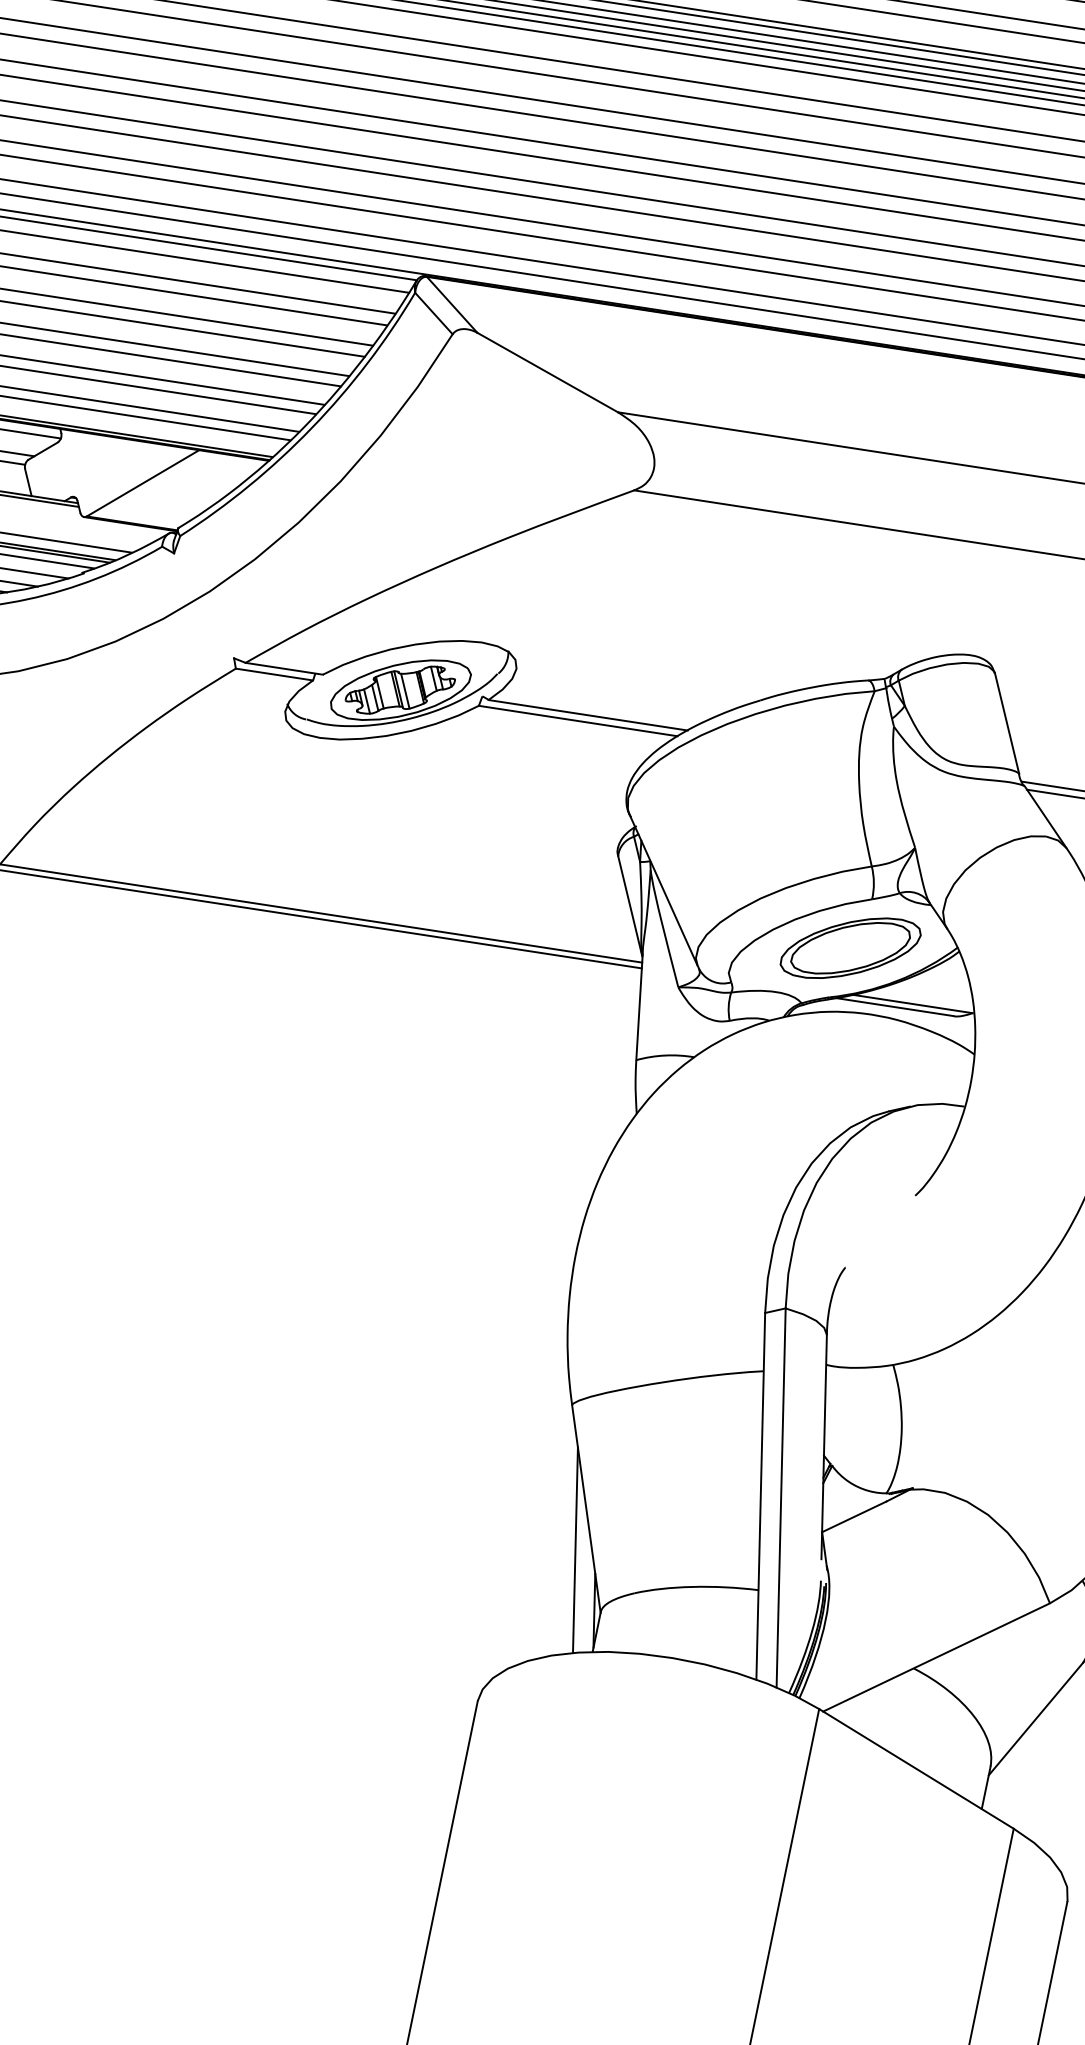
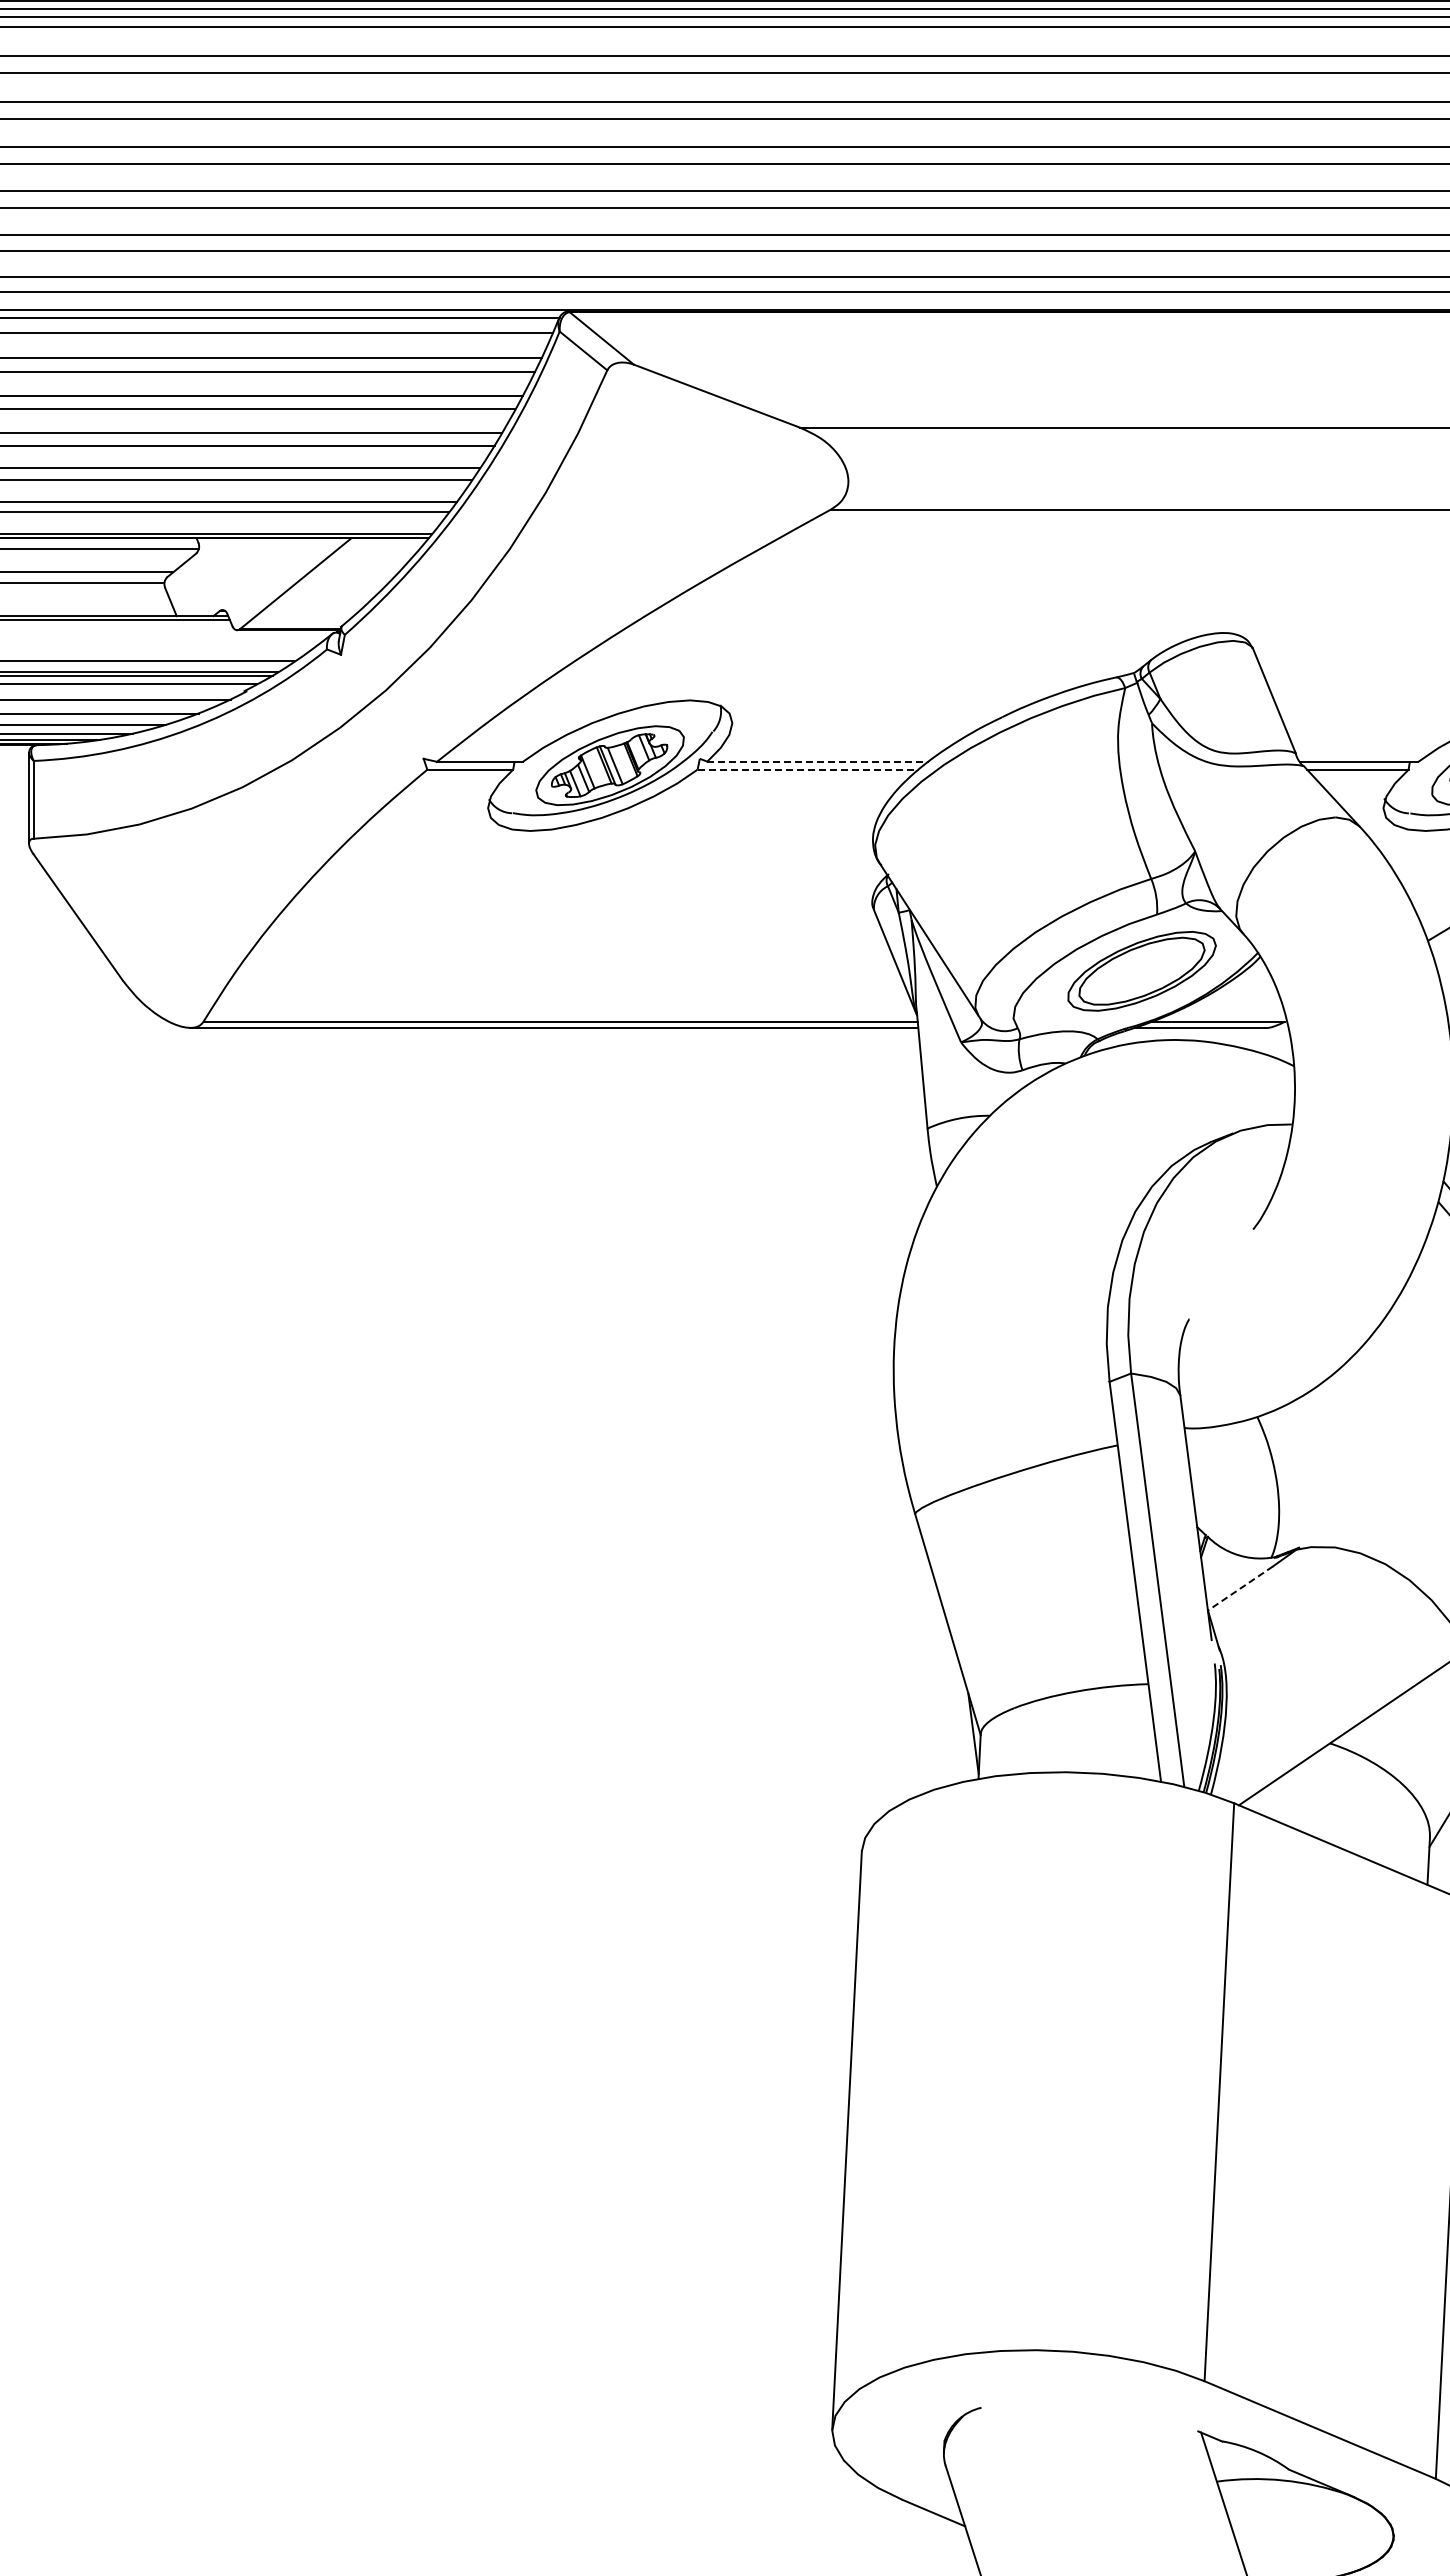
line: (587, 714) -> (817, 761), solid -> dashed
line: (578, 720) -> (808, 769), solid -> dashed
line: (854, 1516) -> (1240, 1588), solid -> dashed
line: (575, 1550) -> (942, 1671), removed

